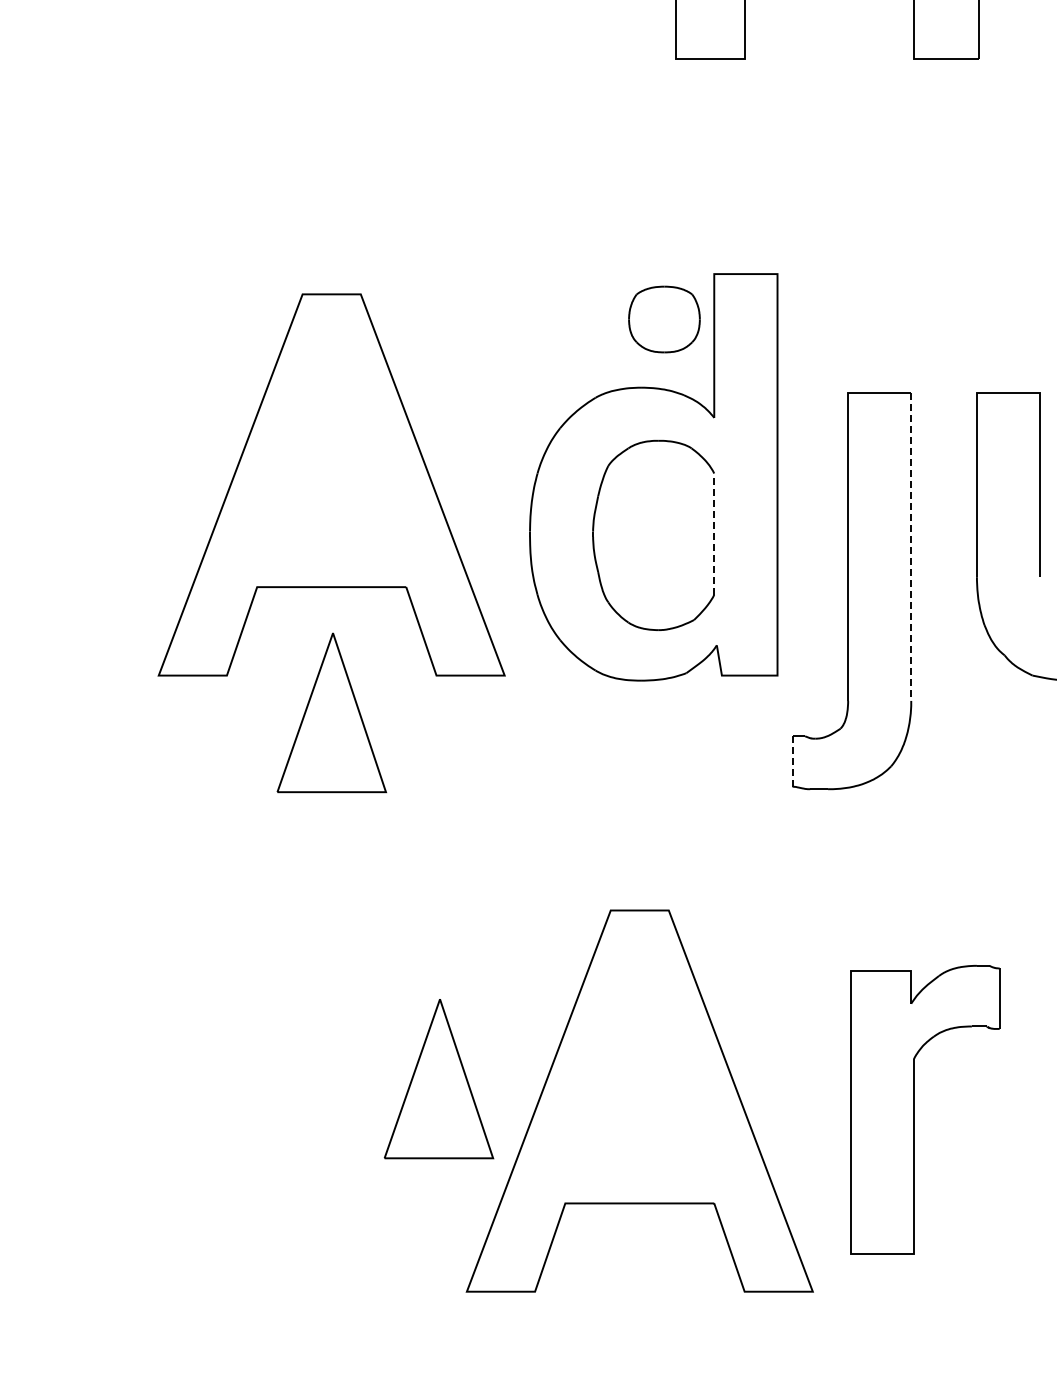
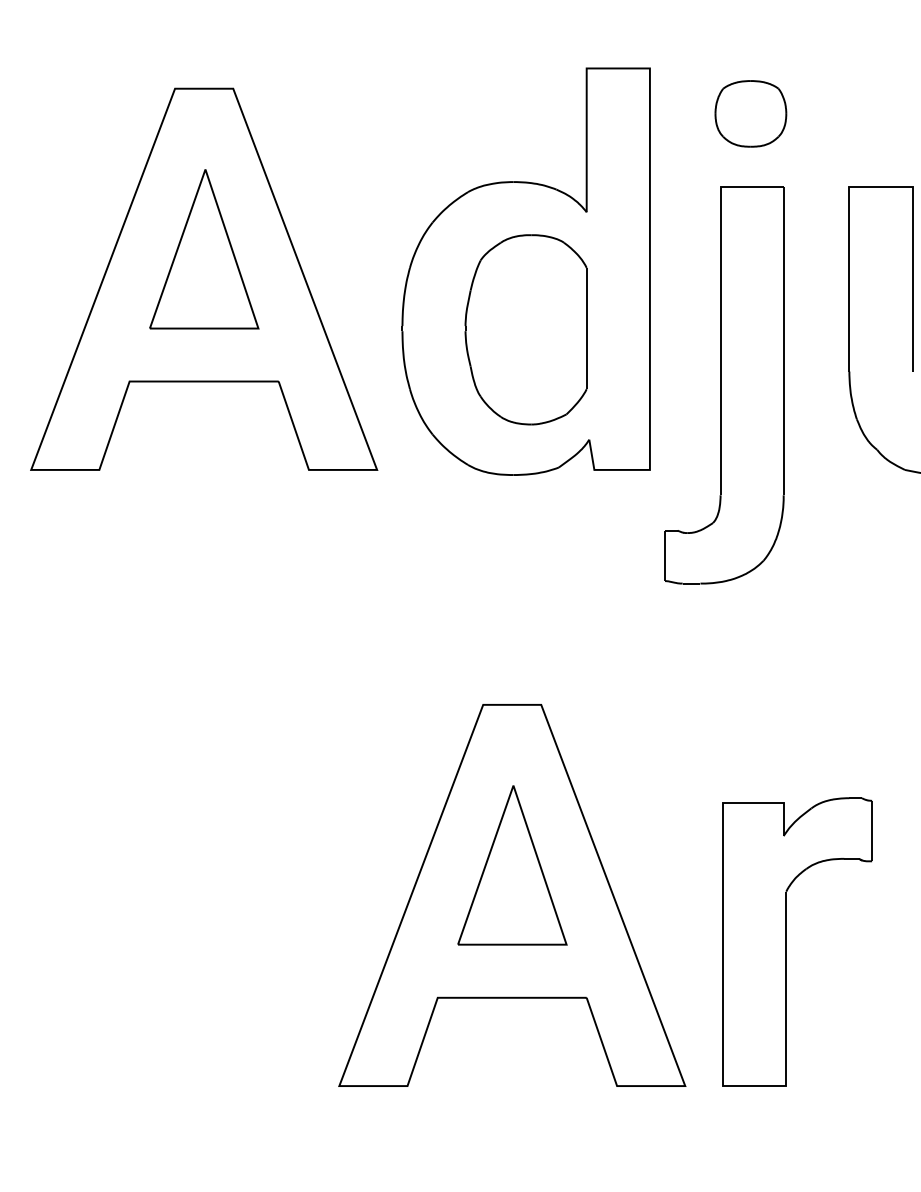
part: (664, 319) -> (750, 113), moved
line: (714, 534) -> (586, 328), dashed -> solid
line: (911, 547) -> (783, 341), dashed -> solid
part: (331, 712) -> (203, 248), moved
line: (792, 760) -> (664, 554), dashed -> solid
part: (438, 1079) -> (511, 865), moved
part: (914, 1109) -> (786, 941), moved

